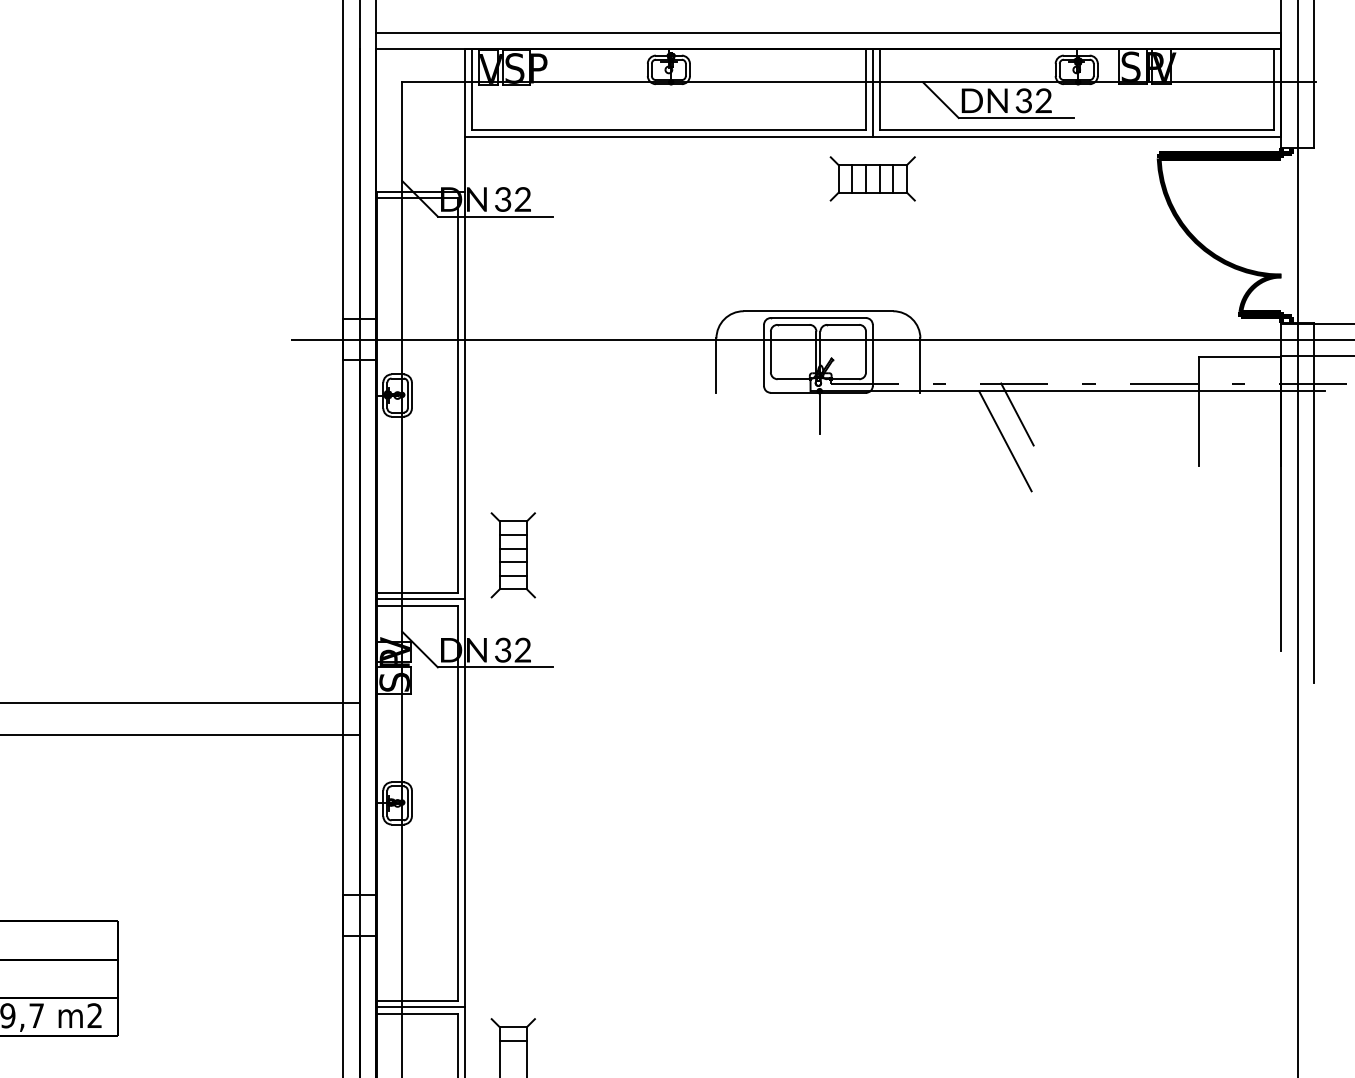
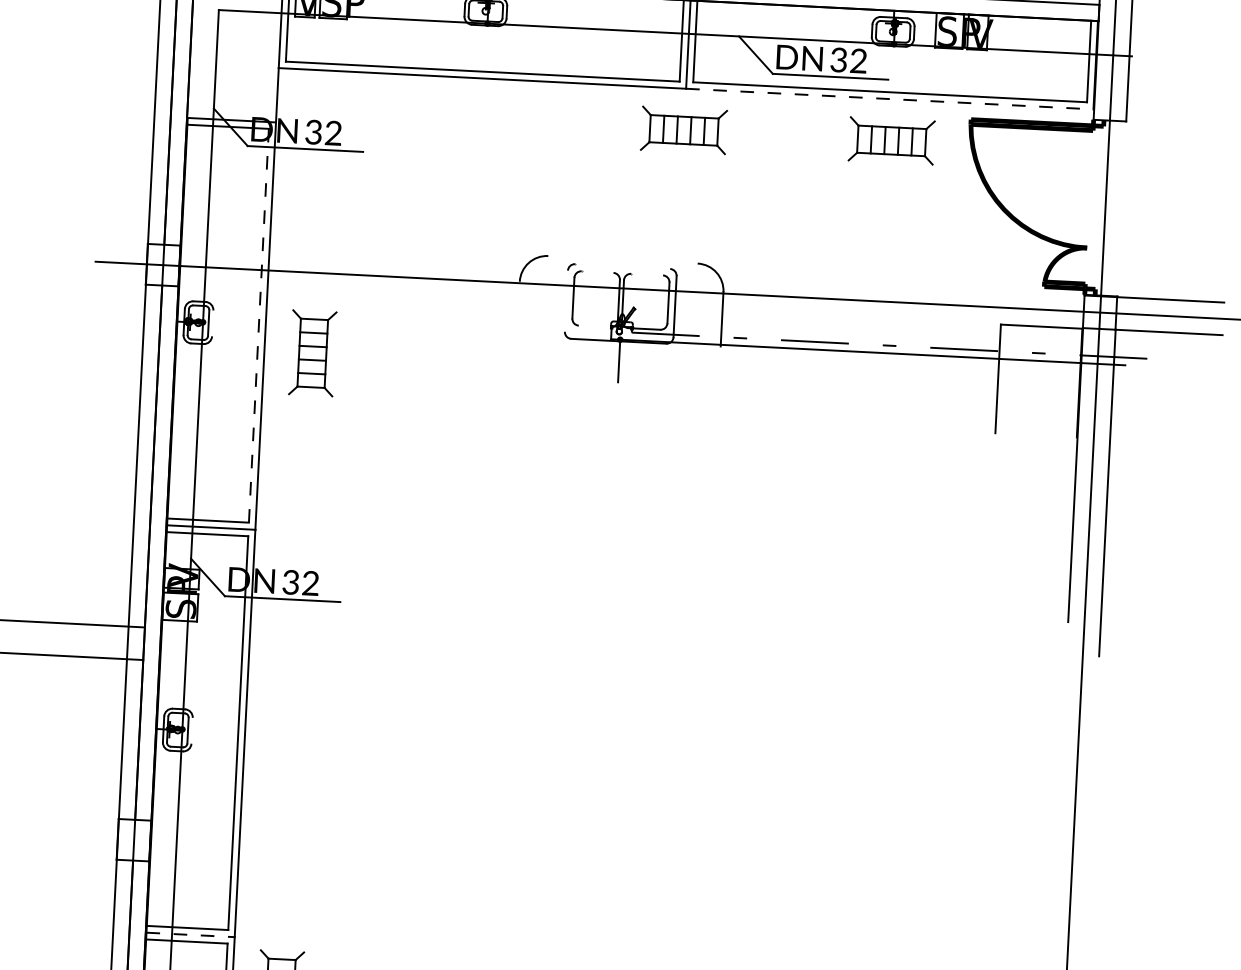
line: (1076, 137) -> (889, 99), solid -> dashed
part: (1080, 178) -> (891, 140), added
line: (818, 311) -> (623, 260), removed
line: (818, 318) -> (622, 267), removed
line: (793, 324) -> (597, 271), removed
line: (843, 324) -> (647, 274), removed
line: (764, 355) -> (566, 301), removed
line: (716, 365) -> (518, 308), removed
line: (793, 379) -> (594, 326), removed
line: (411, 395) -> (212, 323), removed
line: (458, 395) -> (259, 325), solid -> dashed
line: (1017, 414) -> (816, 372), removed
line: (1005, 441) -> (803, 399), removed
part: (512, 555) -> (311, 353), moved
line: (411, 803) -> (191, 730), removed
line: (421, 1007) -> (191, 935), solid -> dashed

